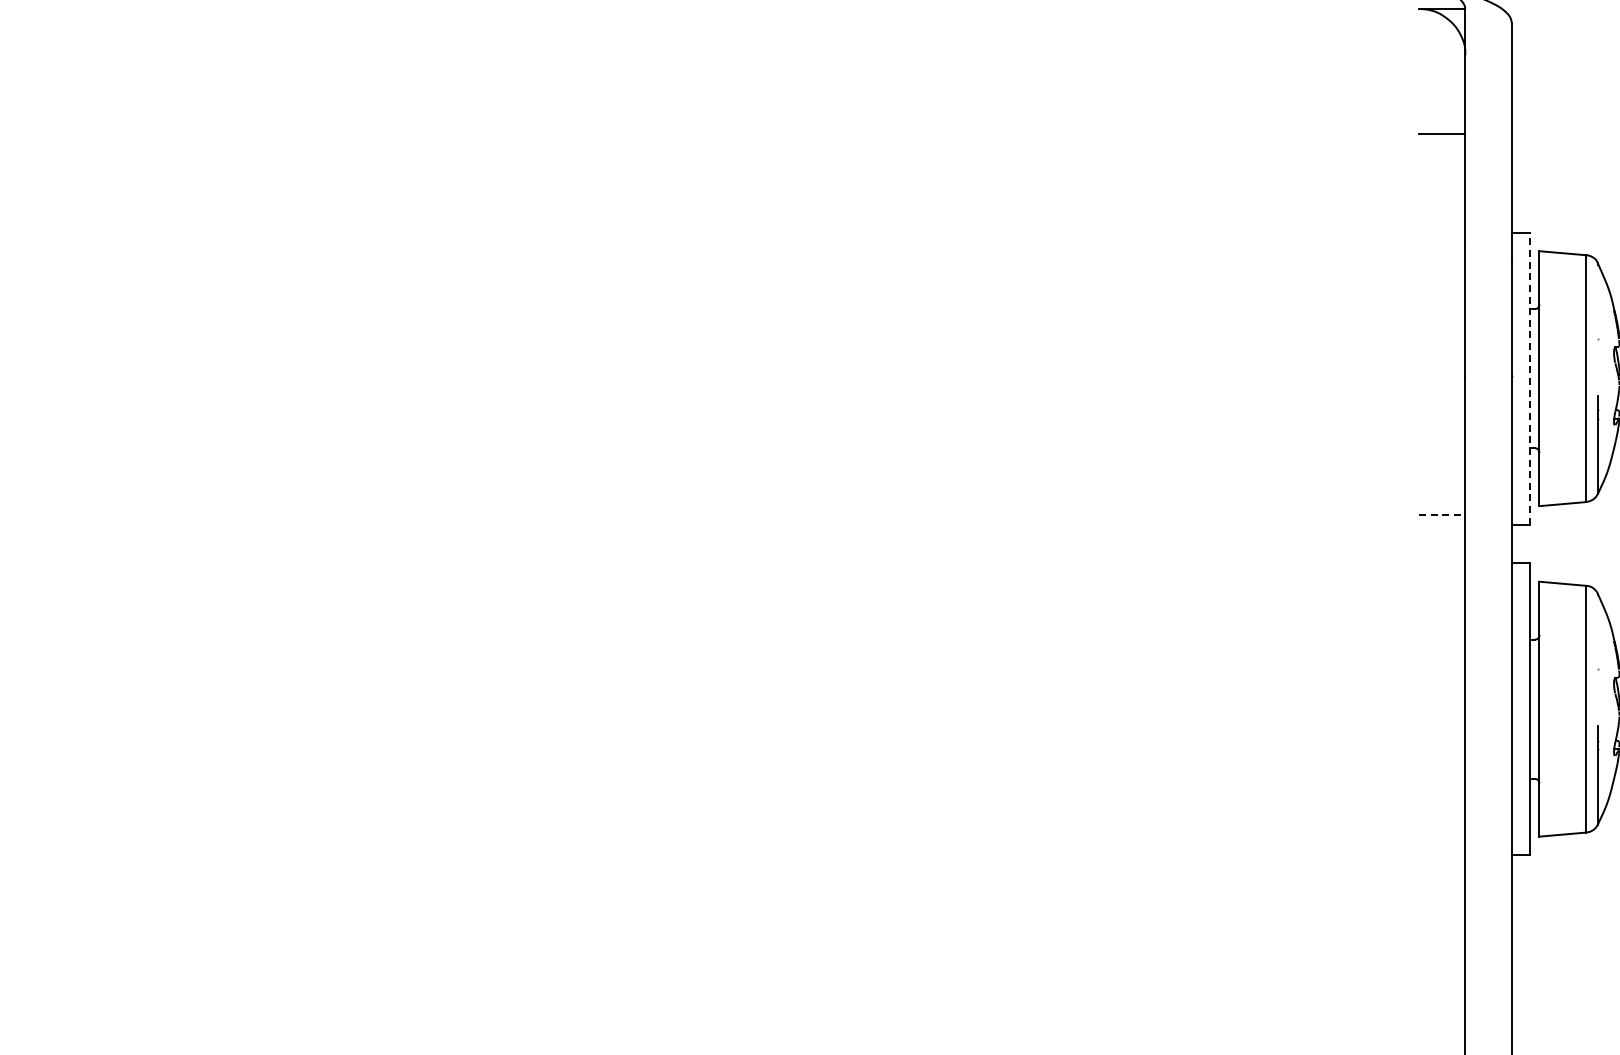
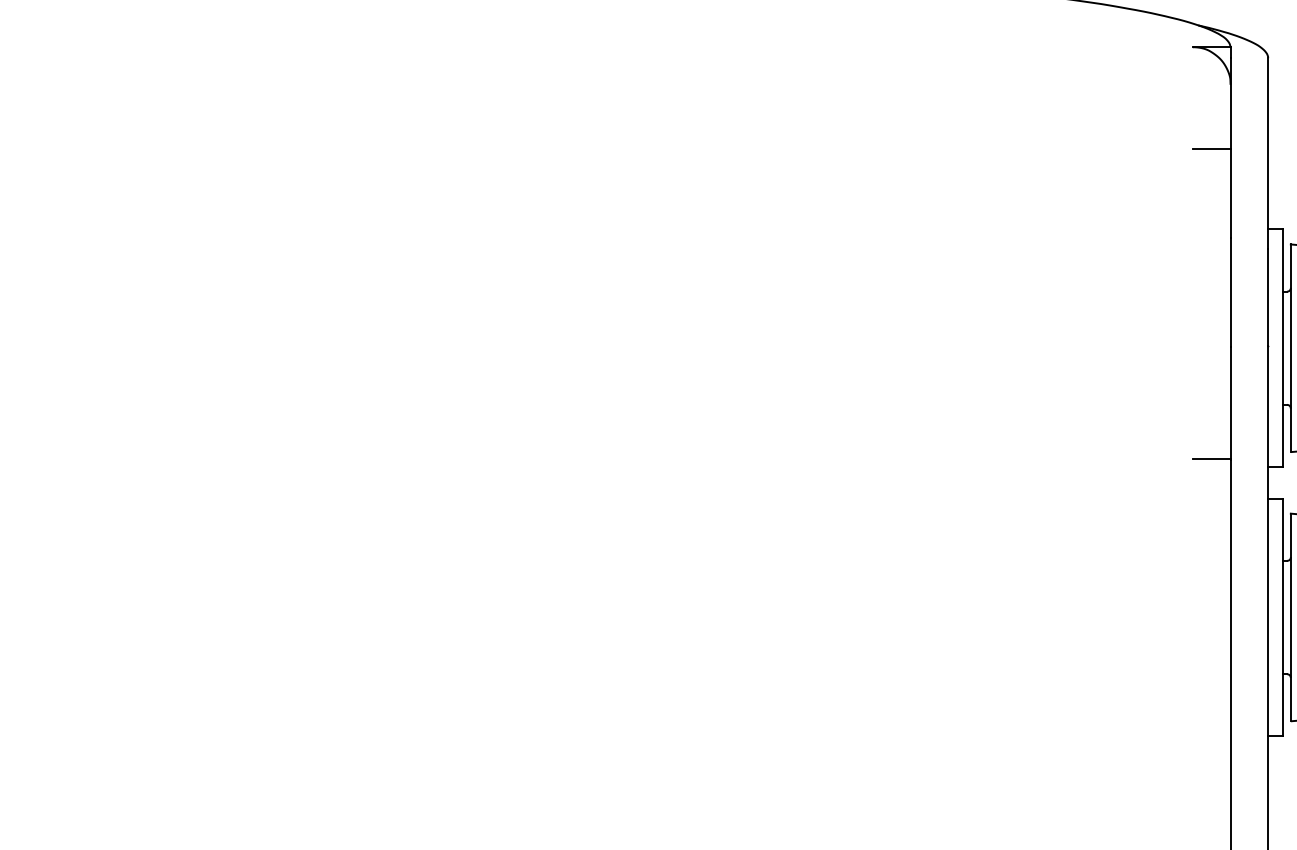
line: (1530, 378) -> (1283, 348), dashed -> solid
line: (1442, 515) -> (1211, 459), dashed -> solid

